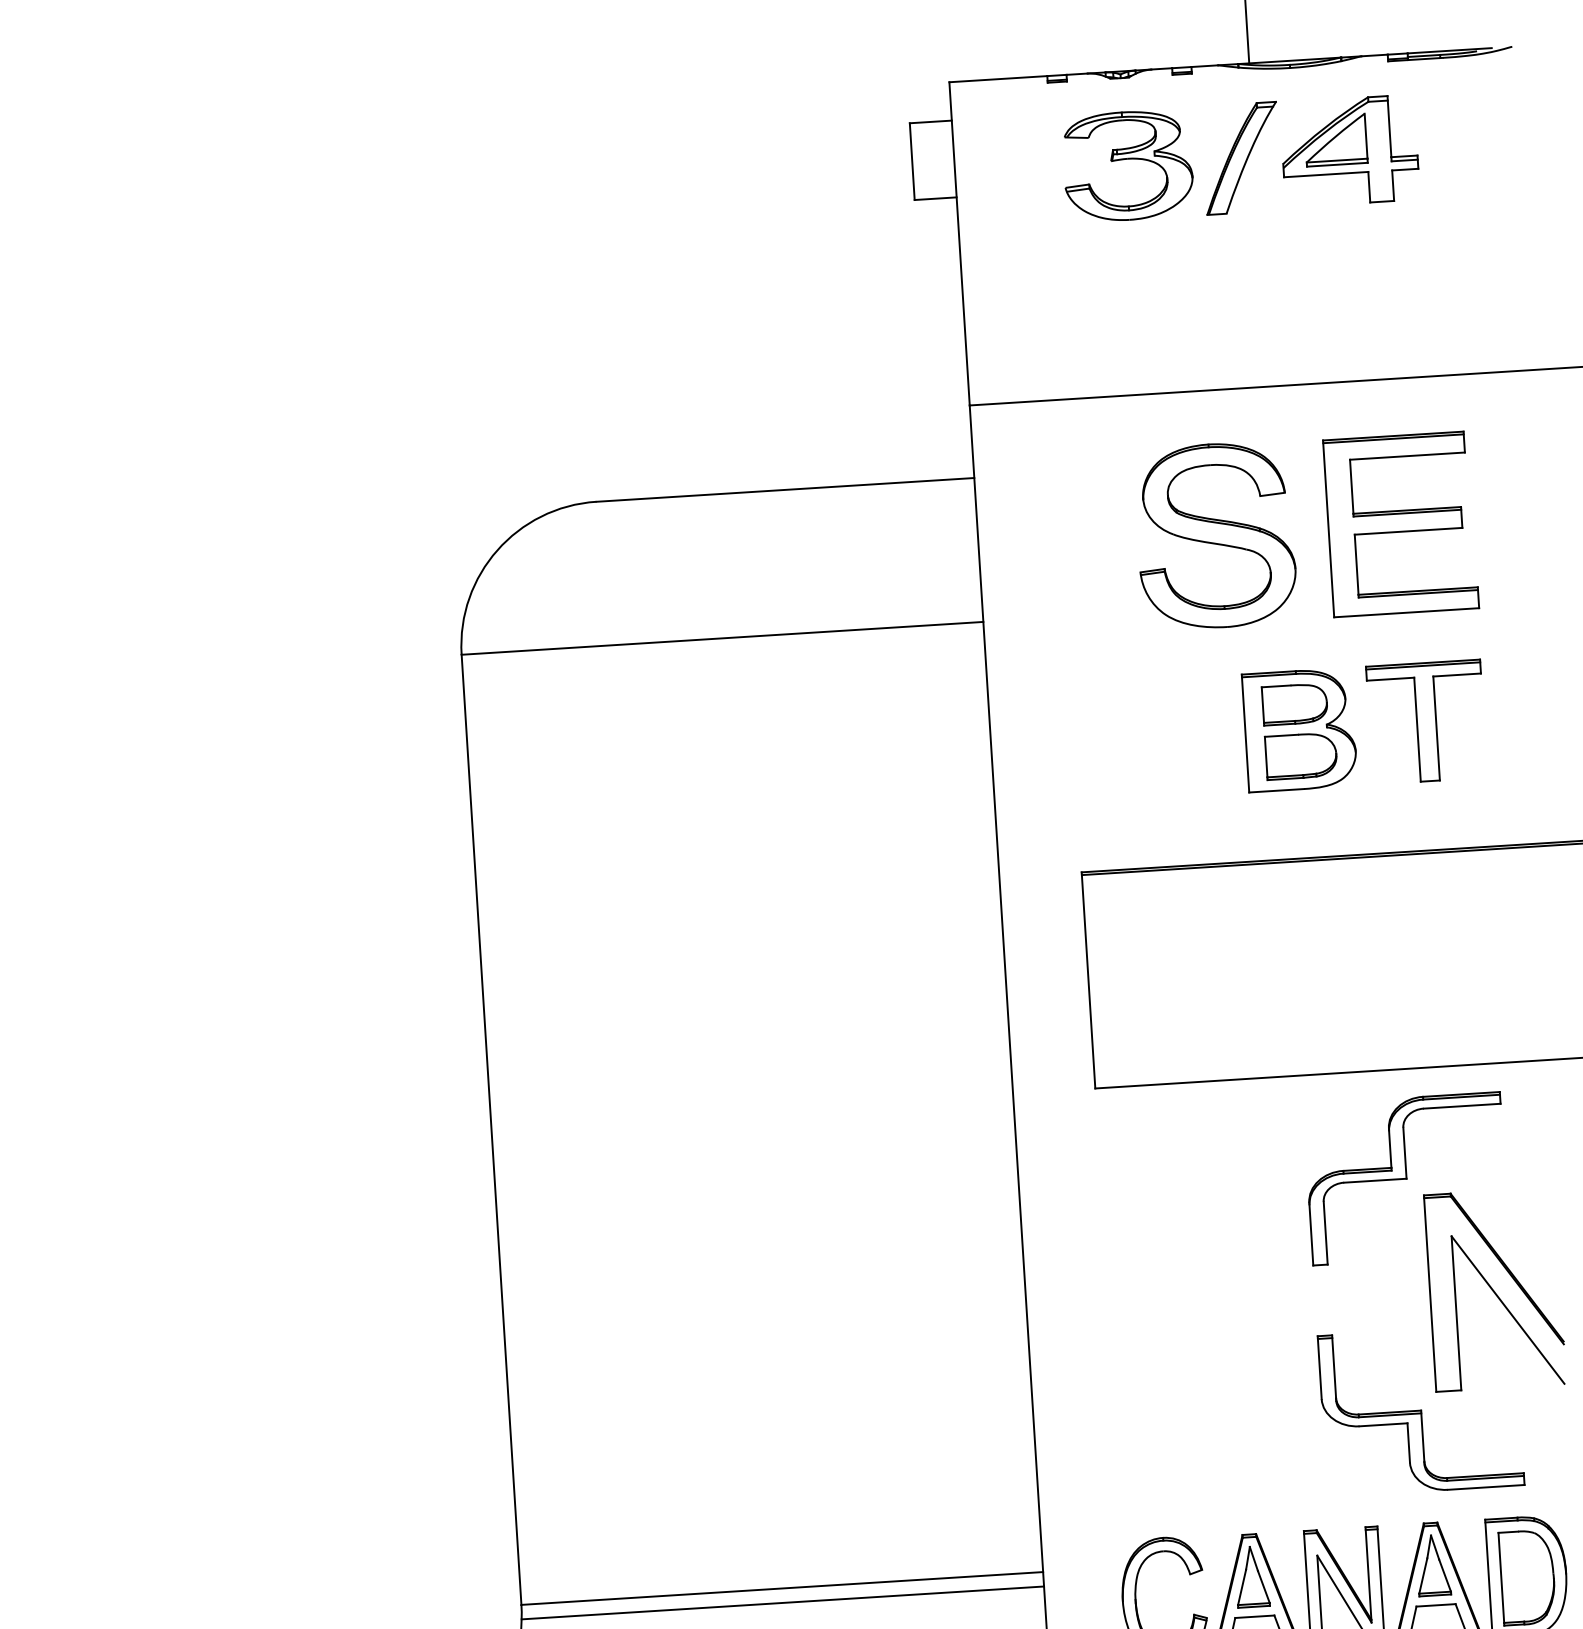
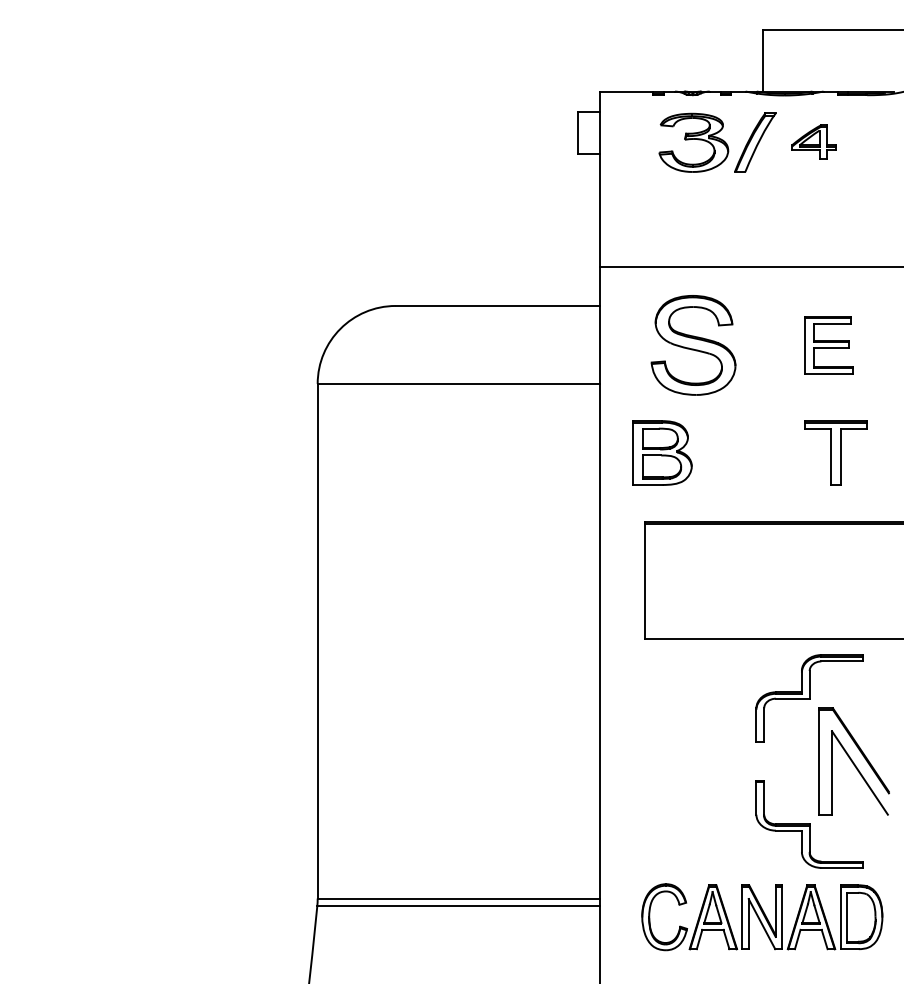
part: (1349, 151) -> (813, 142), size x0.6
part: (1400, 524) -> (828, 345), size x0.6
part: (1215, 536) -> (693, 345), moved
part: (1300, 729) -> (662, 452), moved

